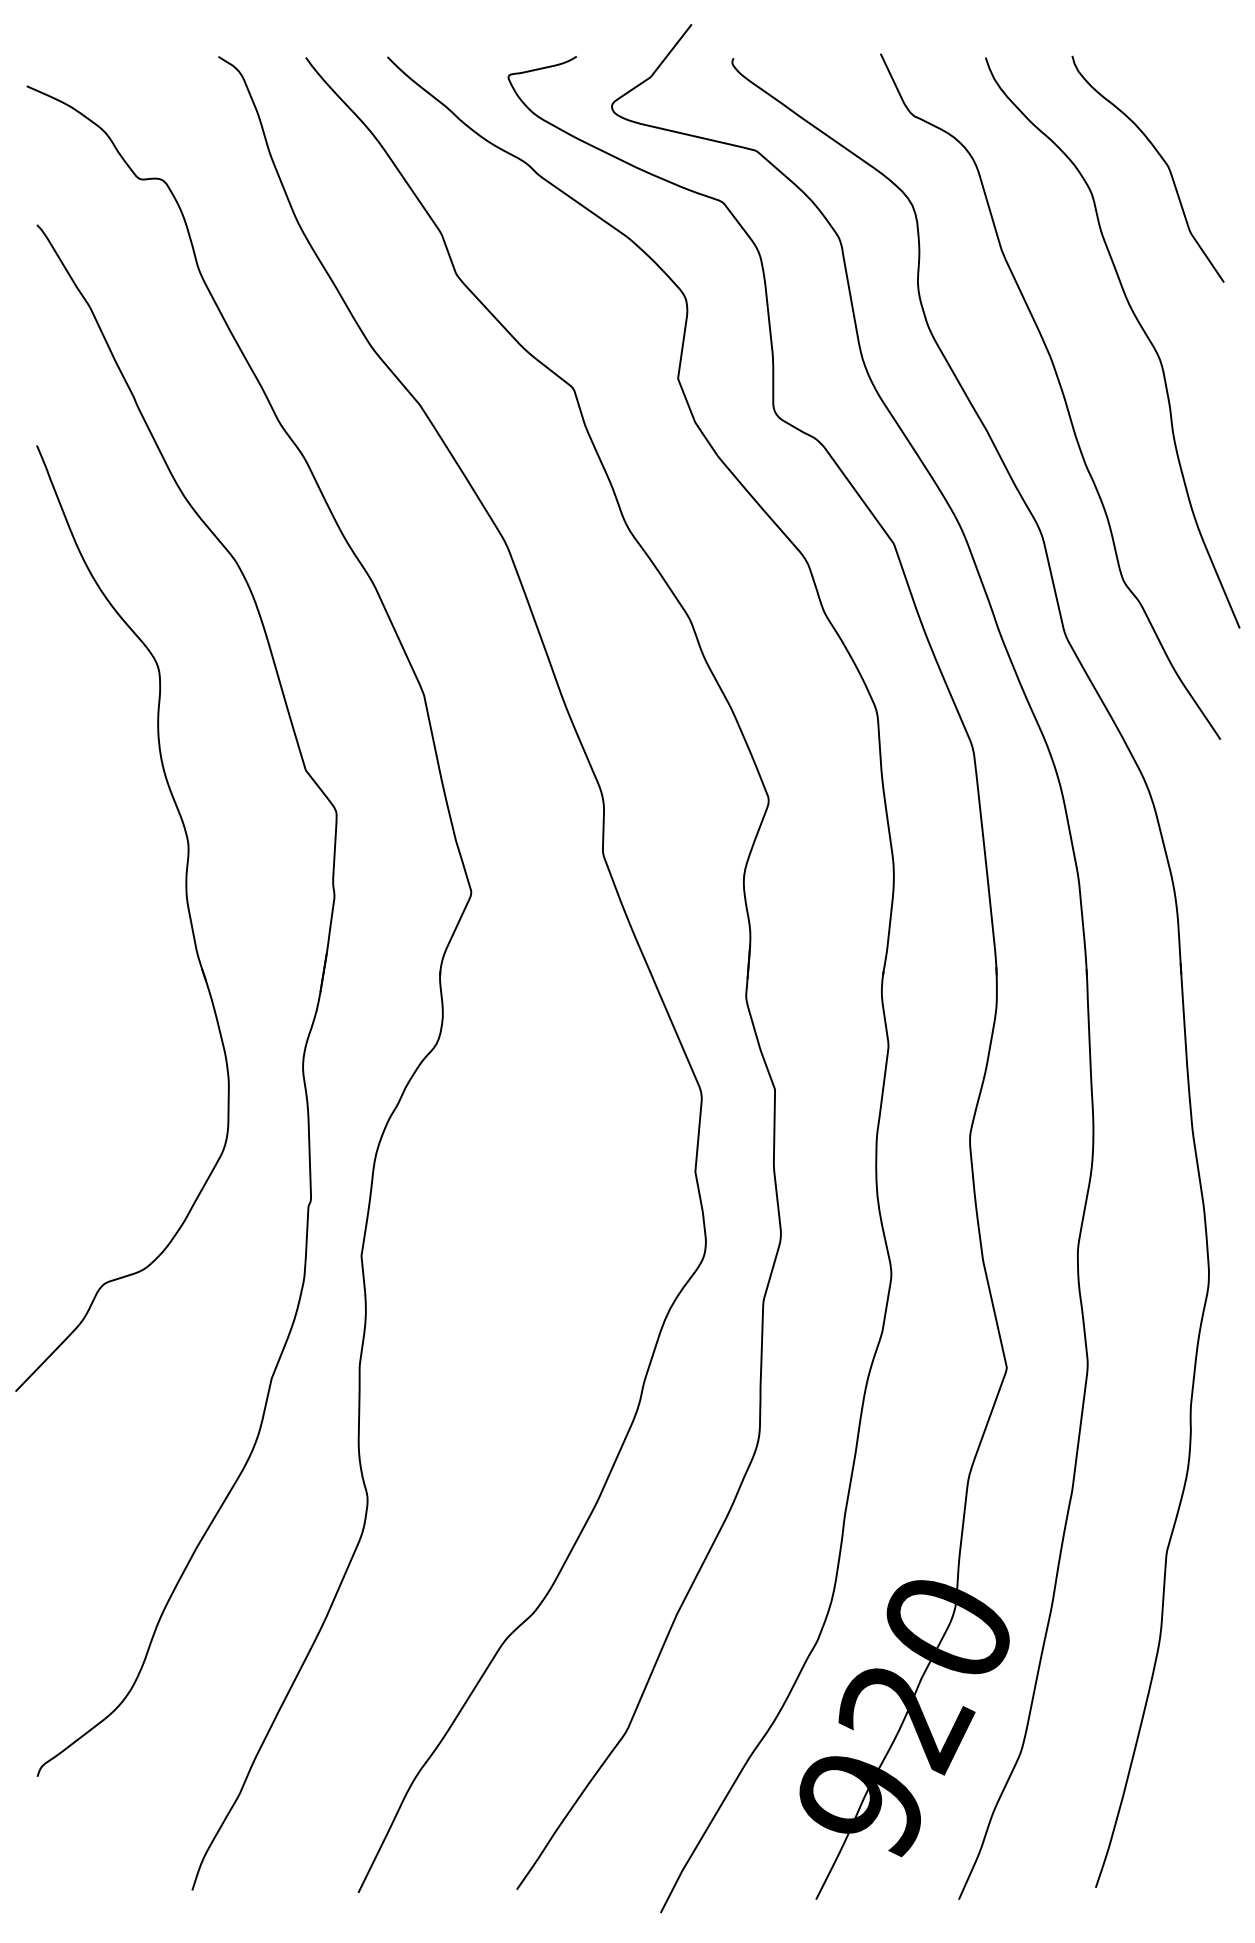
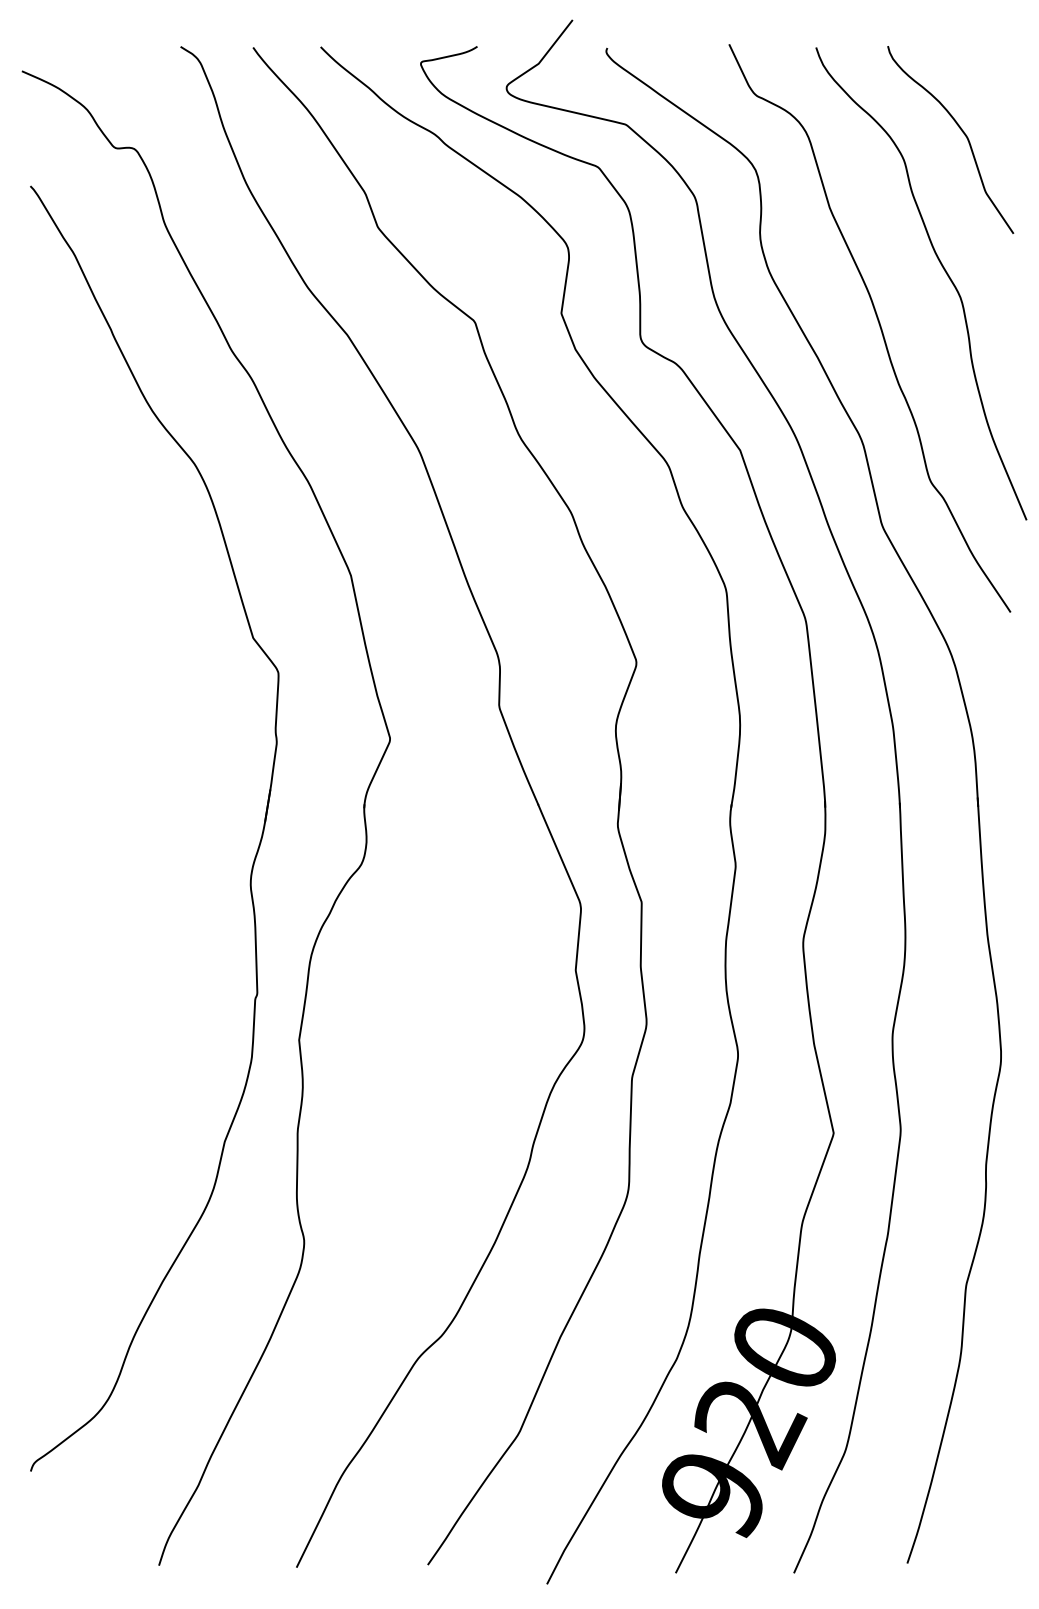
part: (186, 904) -> (154, 749), removed

